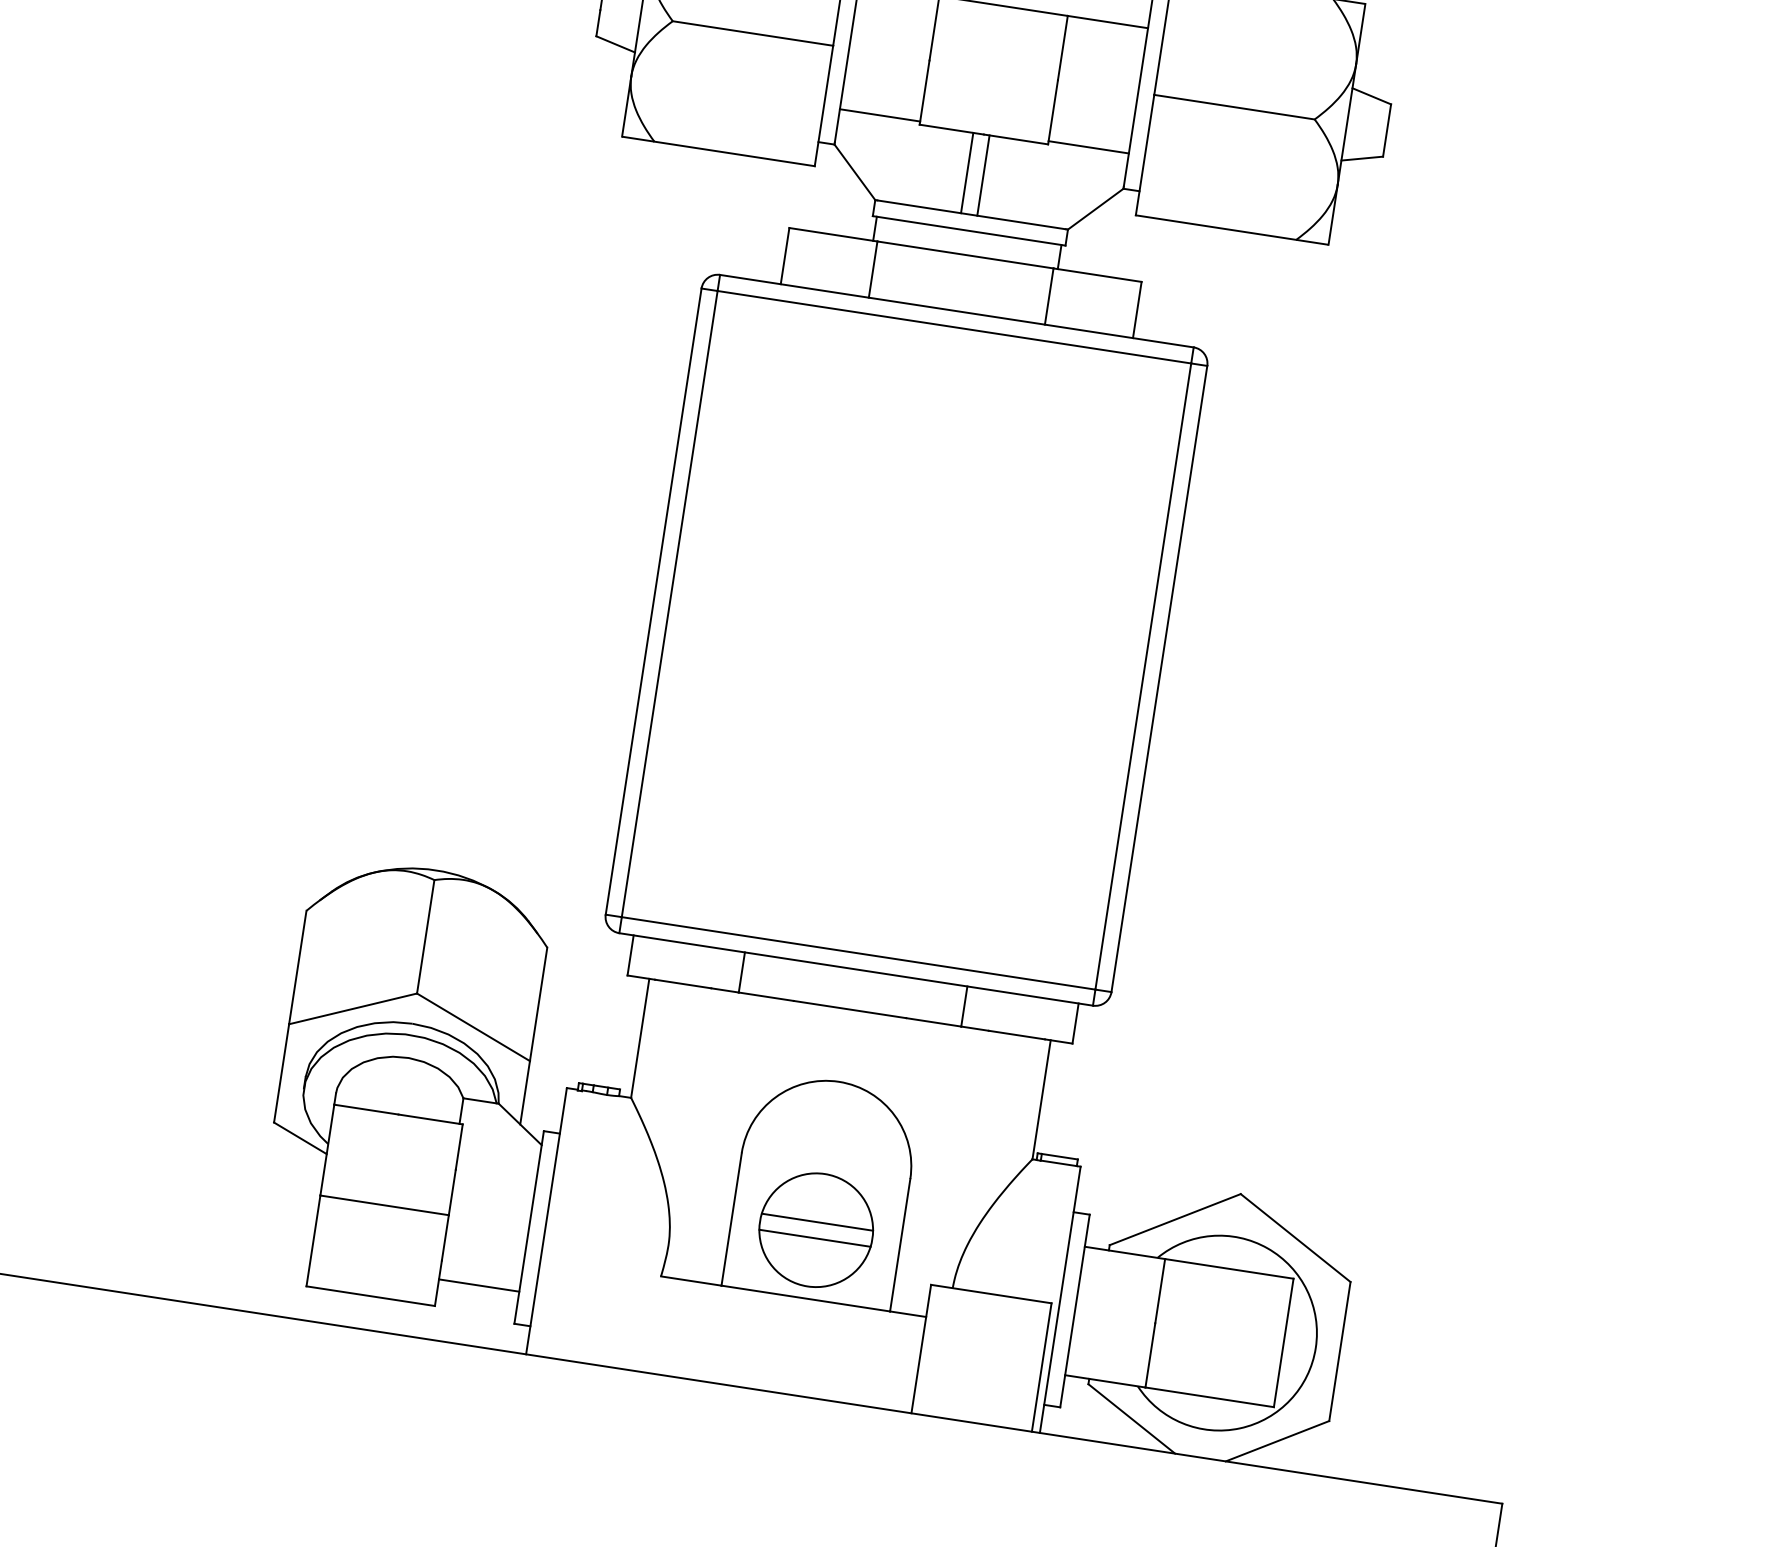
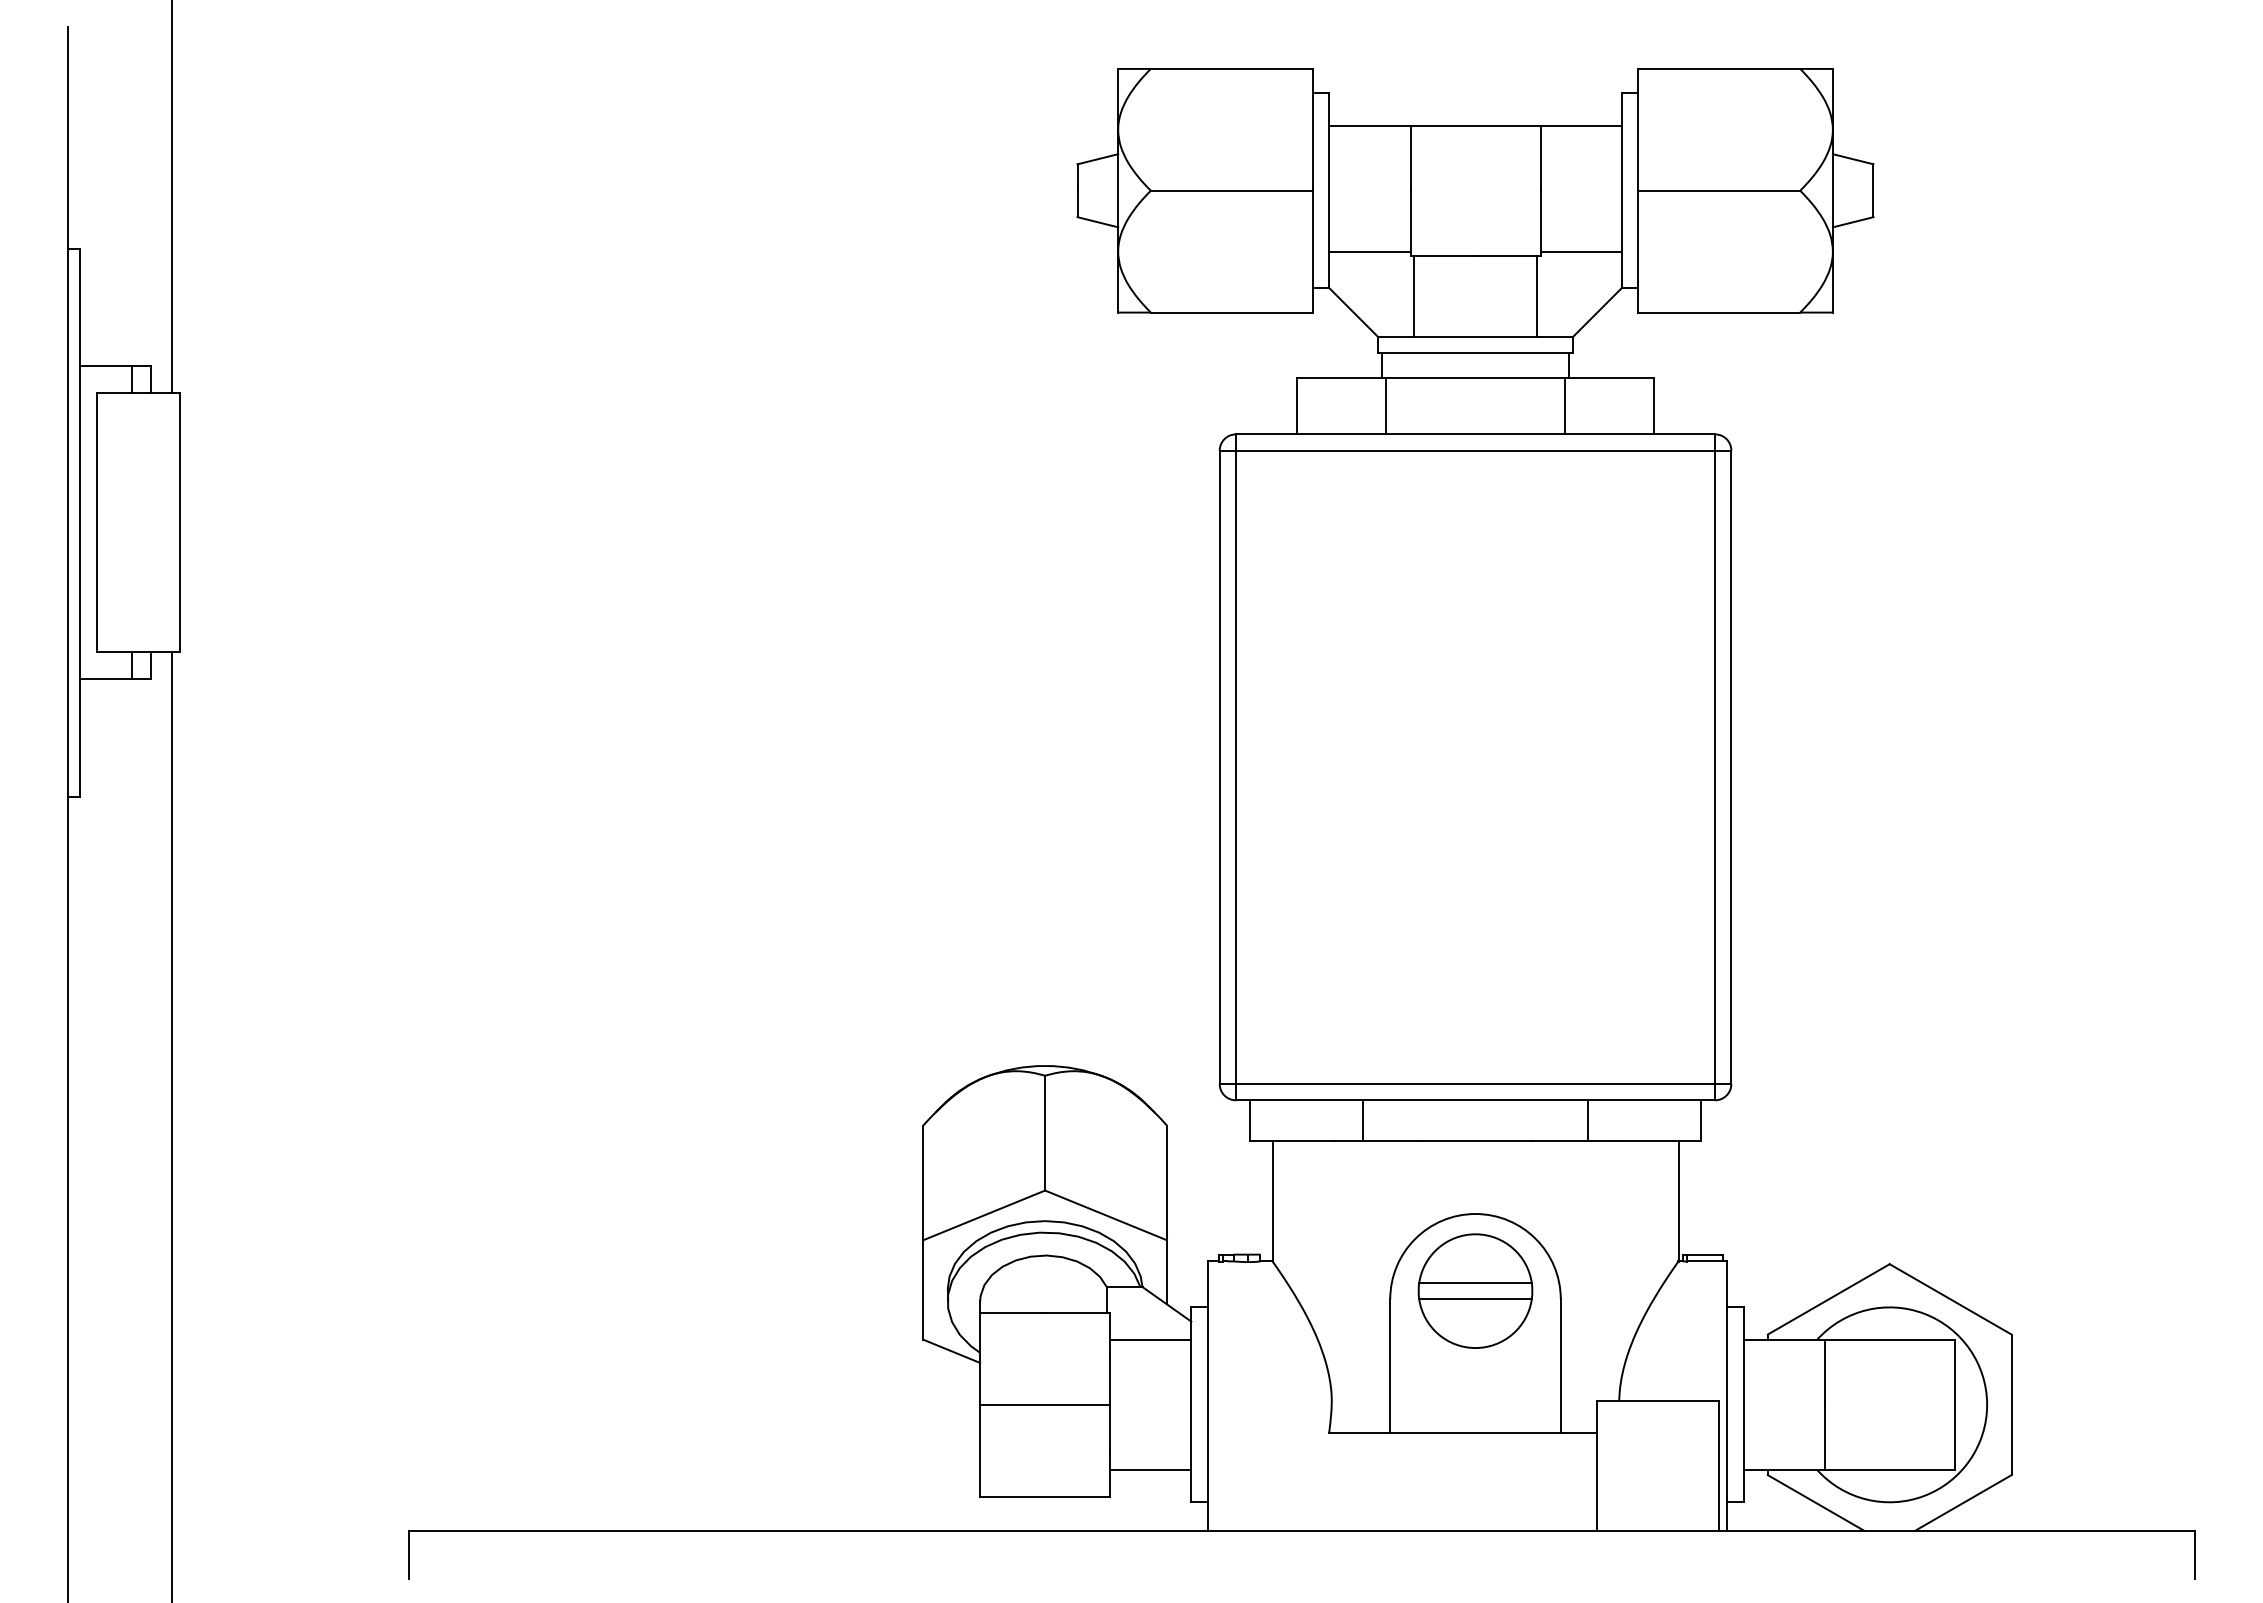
line: (966, 172) -> (1413, 295), moved
line: (983, 174) -> (1537, 295), moved
line: (498, 1156) -> (1150, 1339), added
part: (816, 1229) -> (1475, 1290), moved

